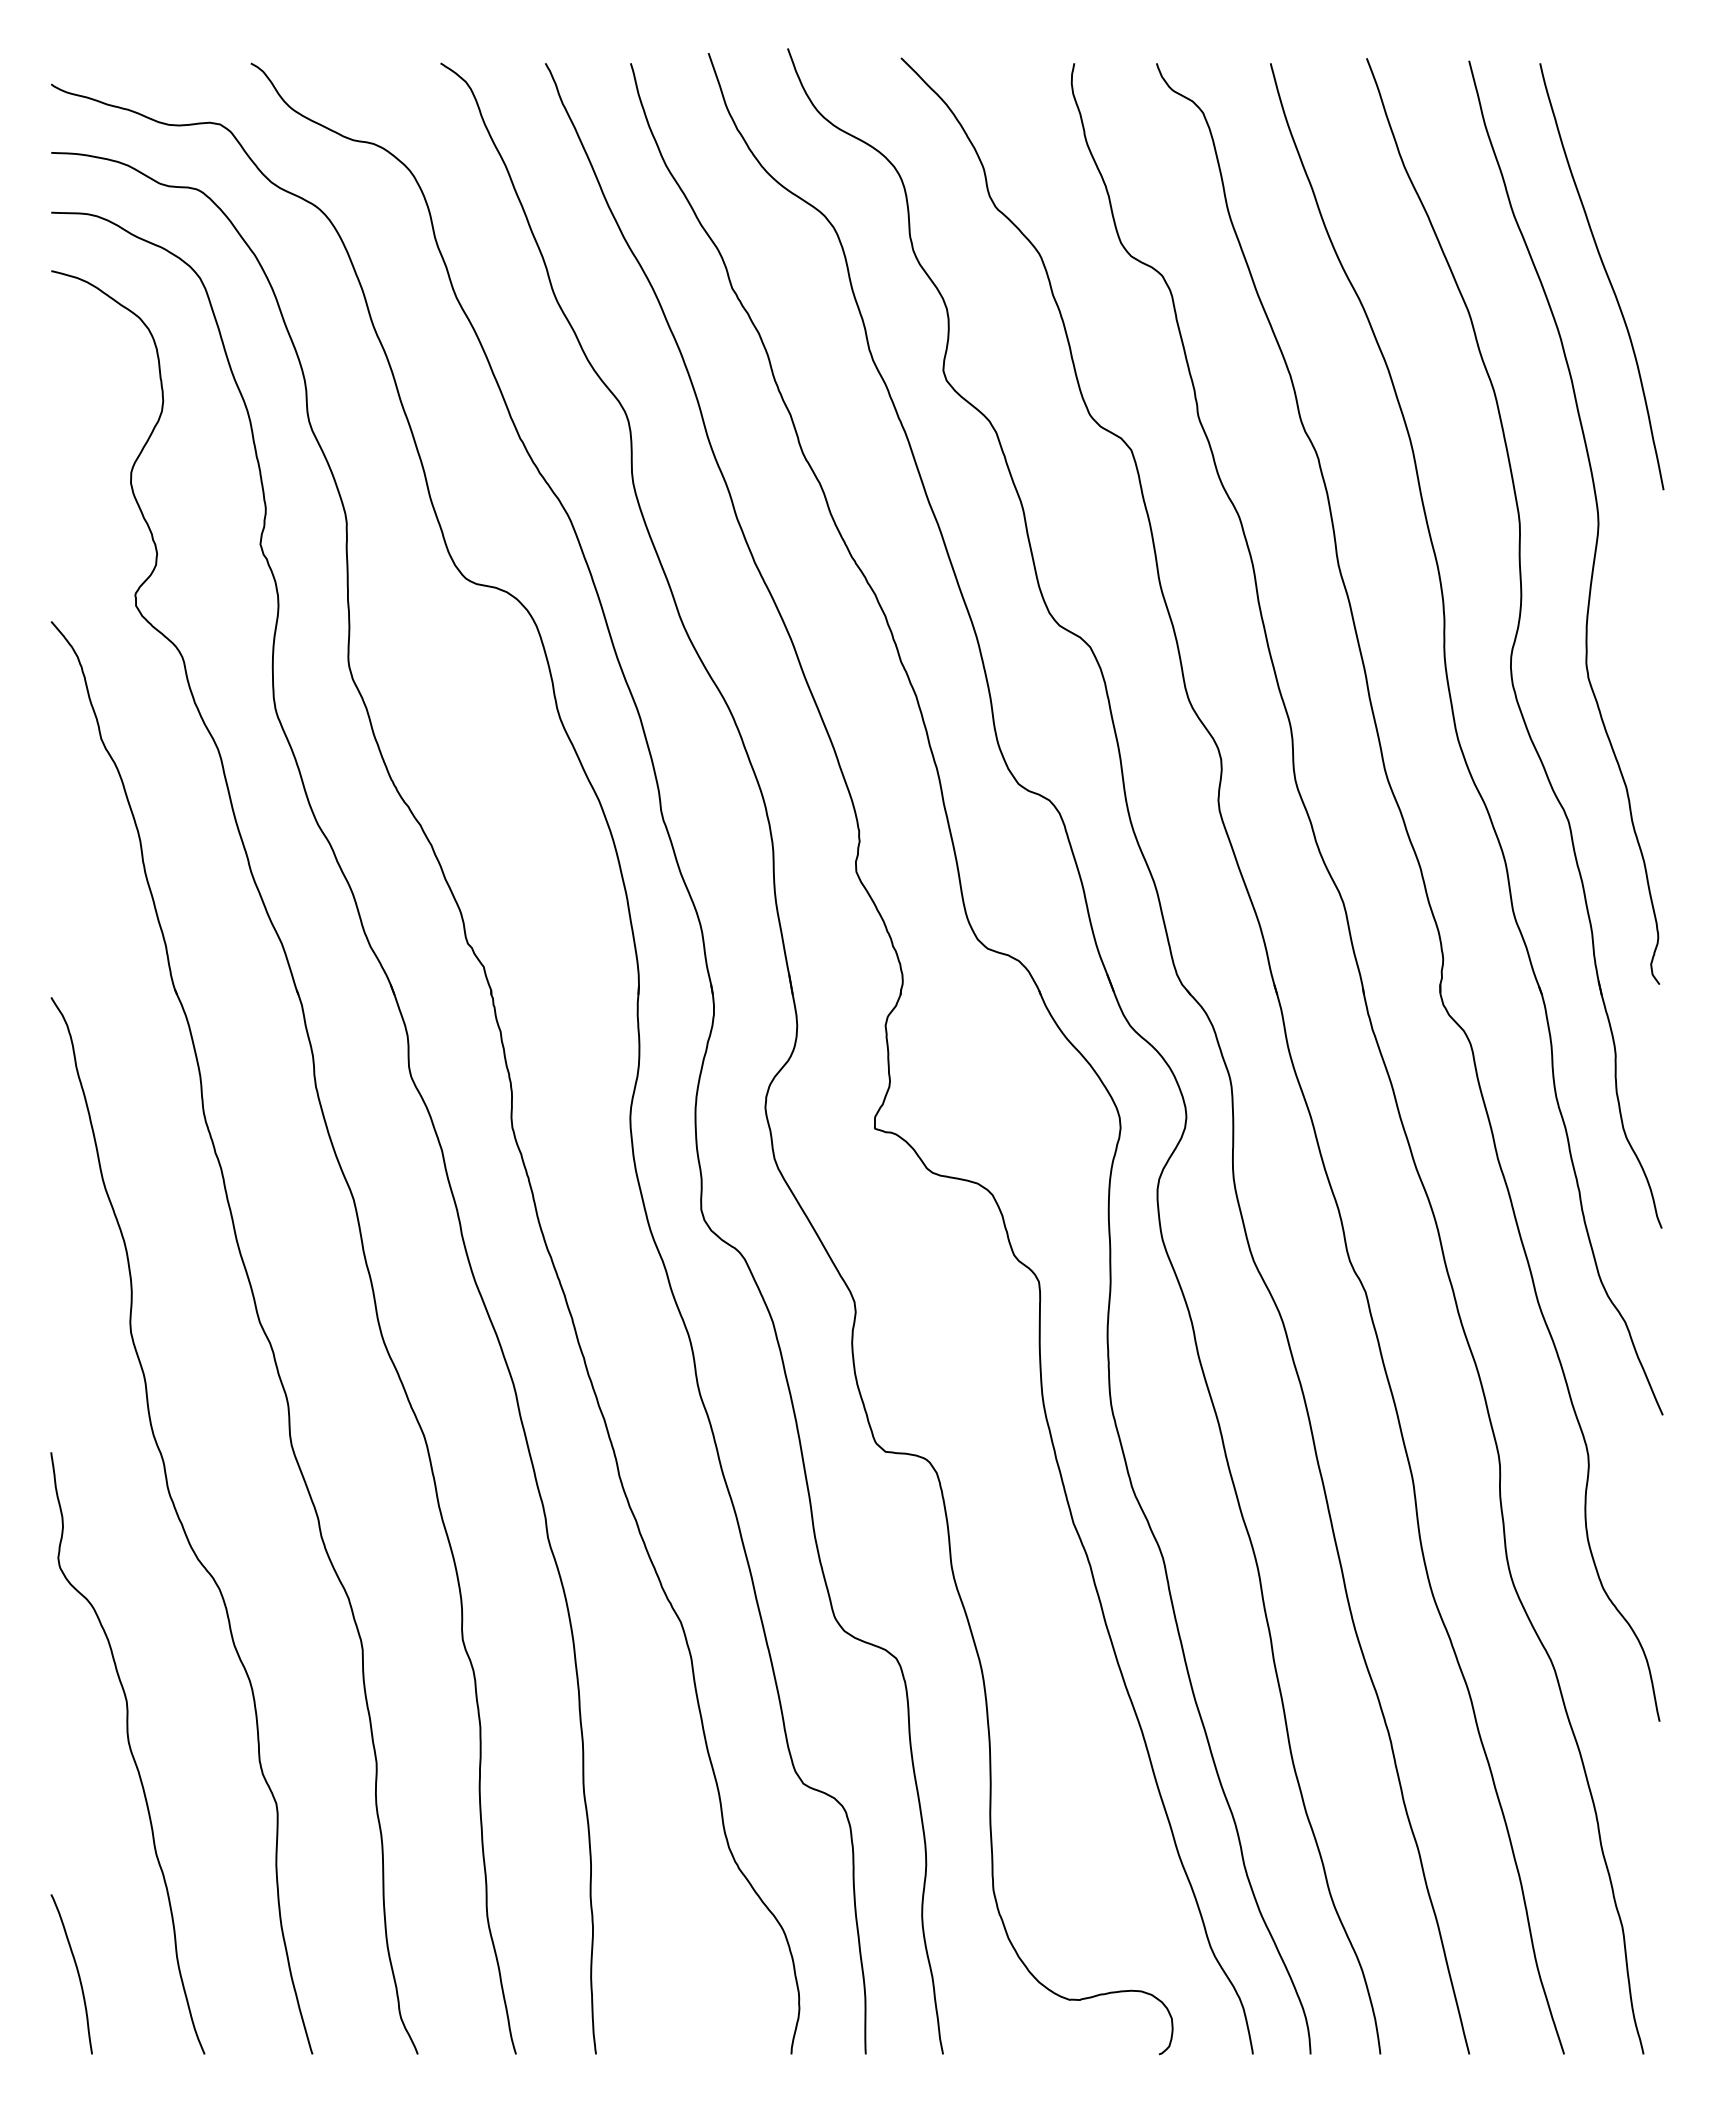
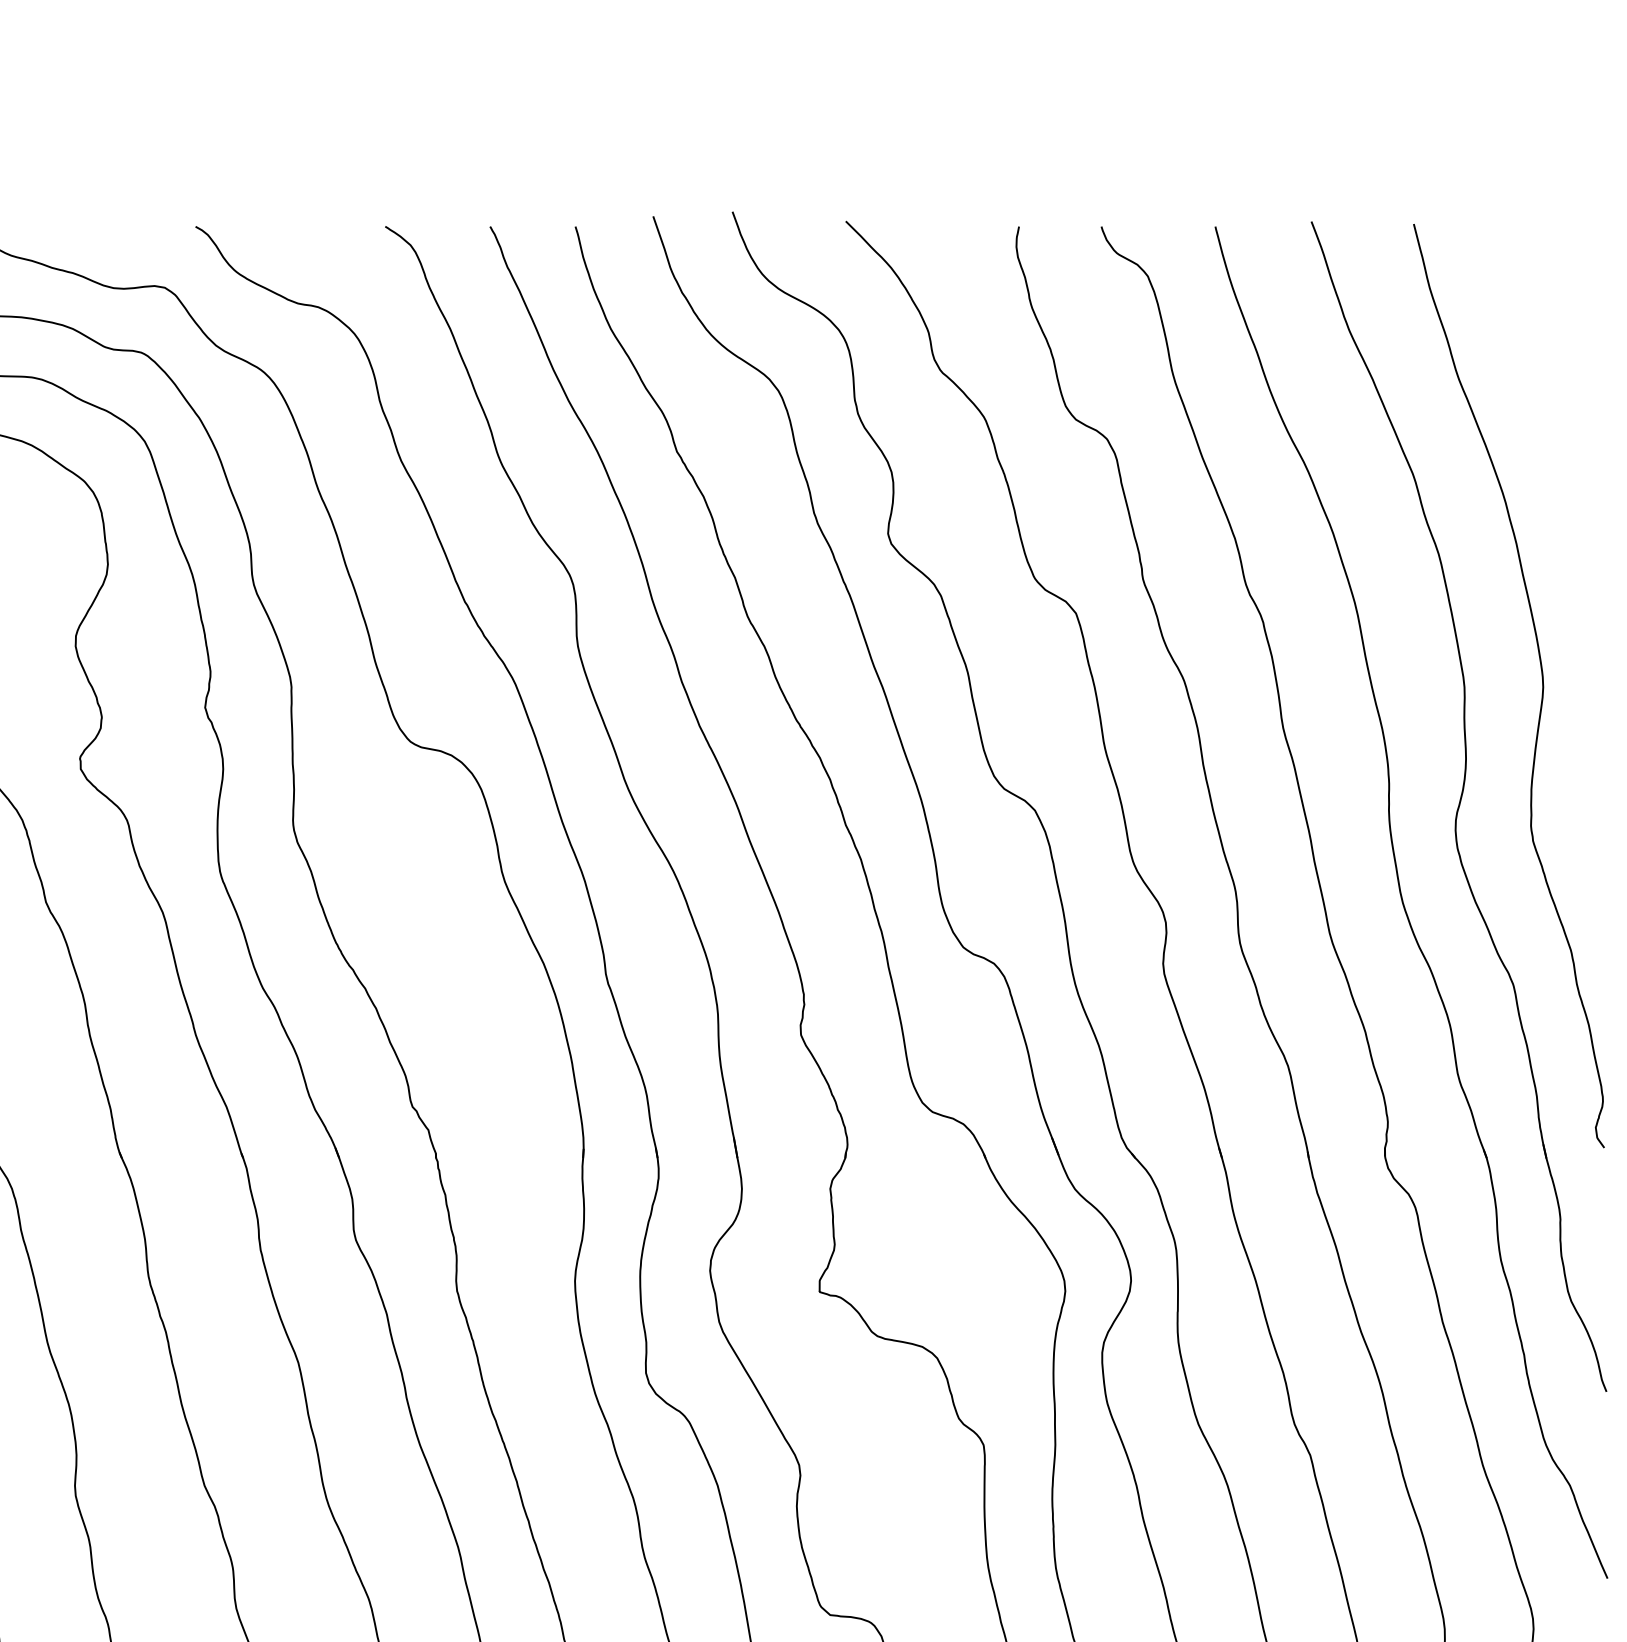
curve: (1605, 273) -> (1550, 436), removed

